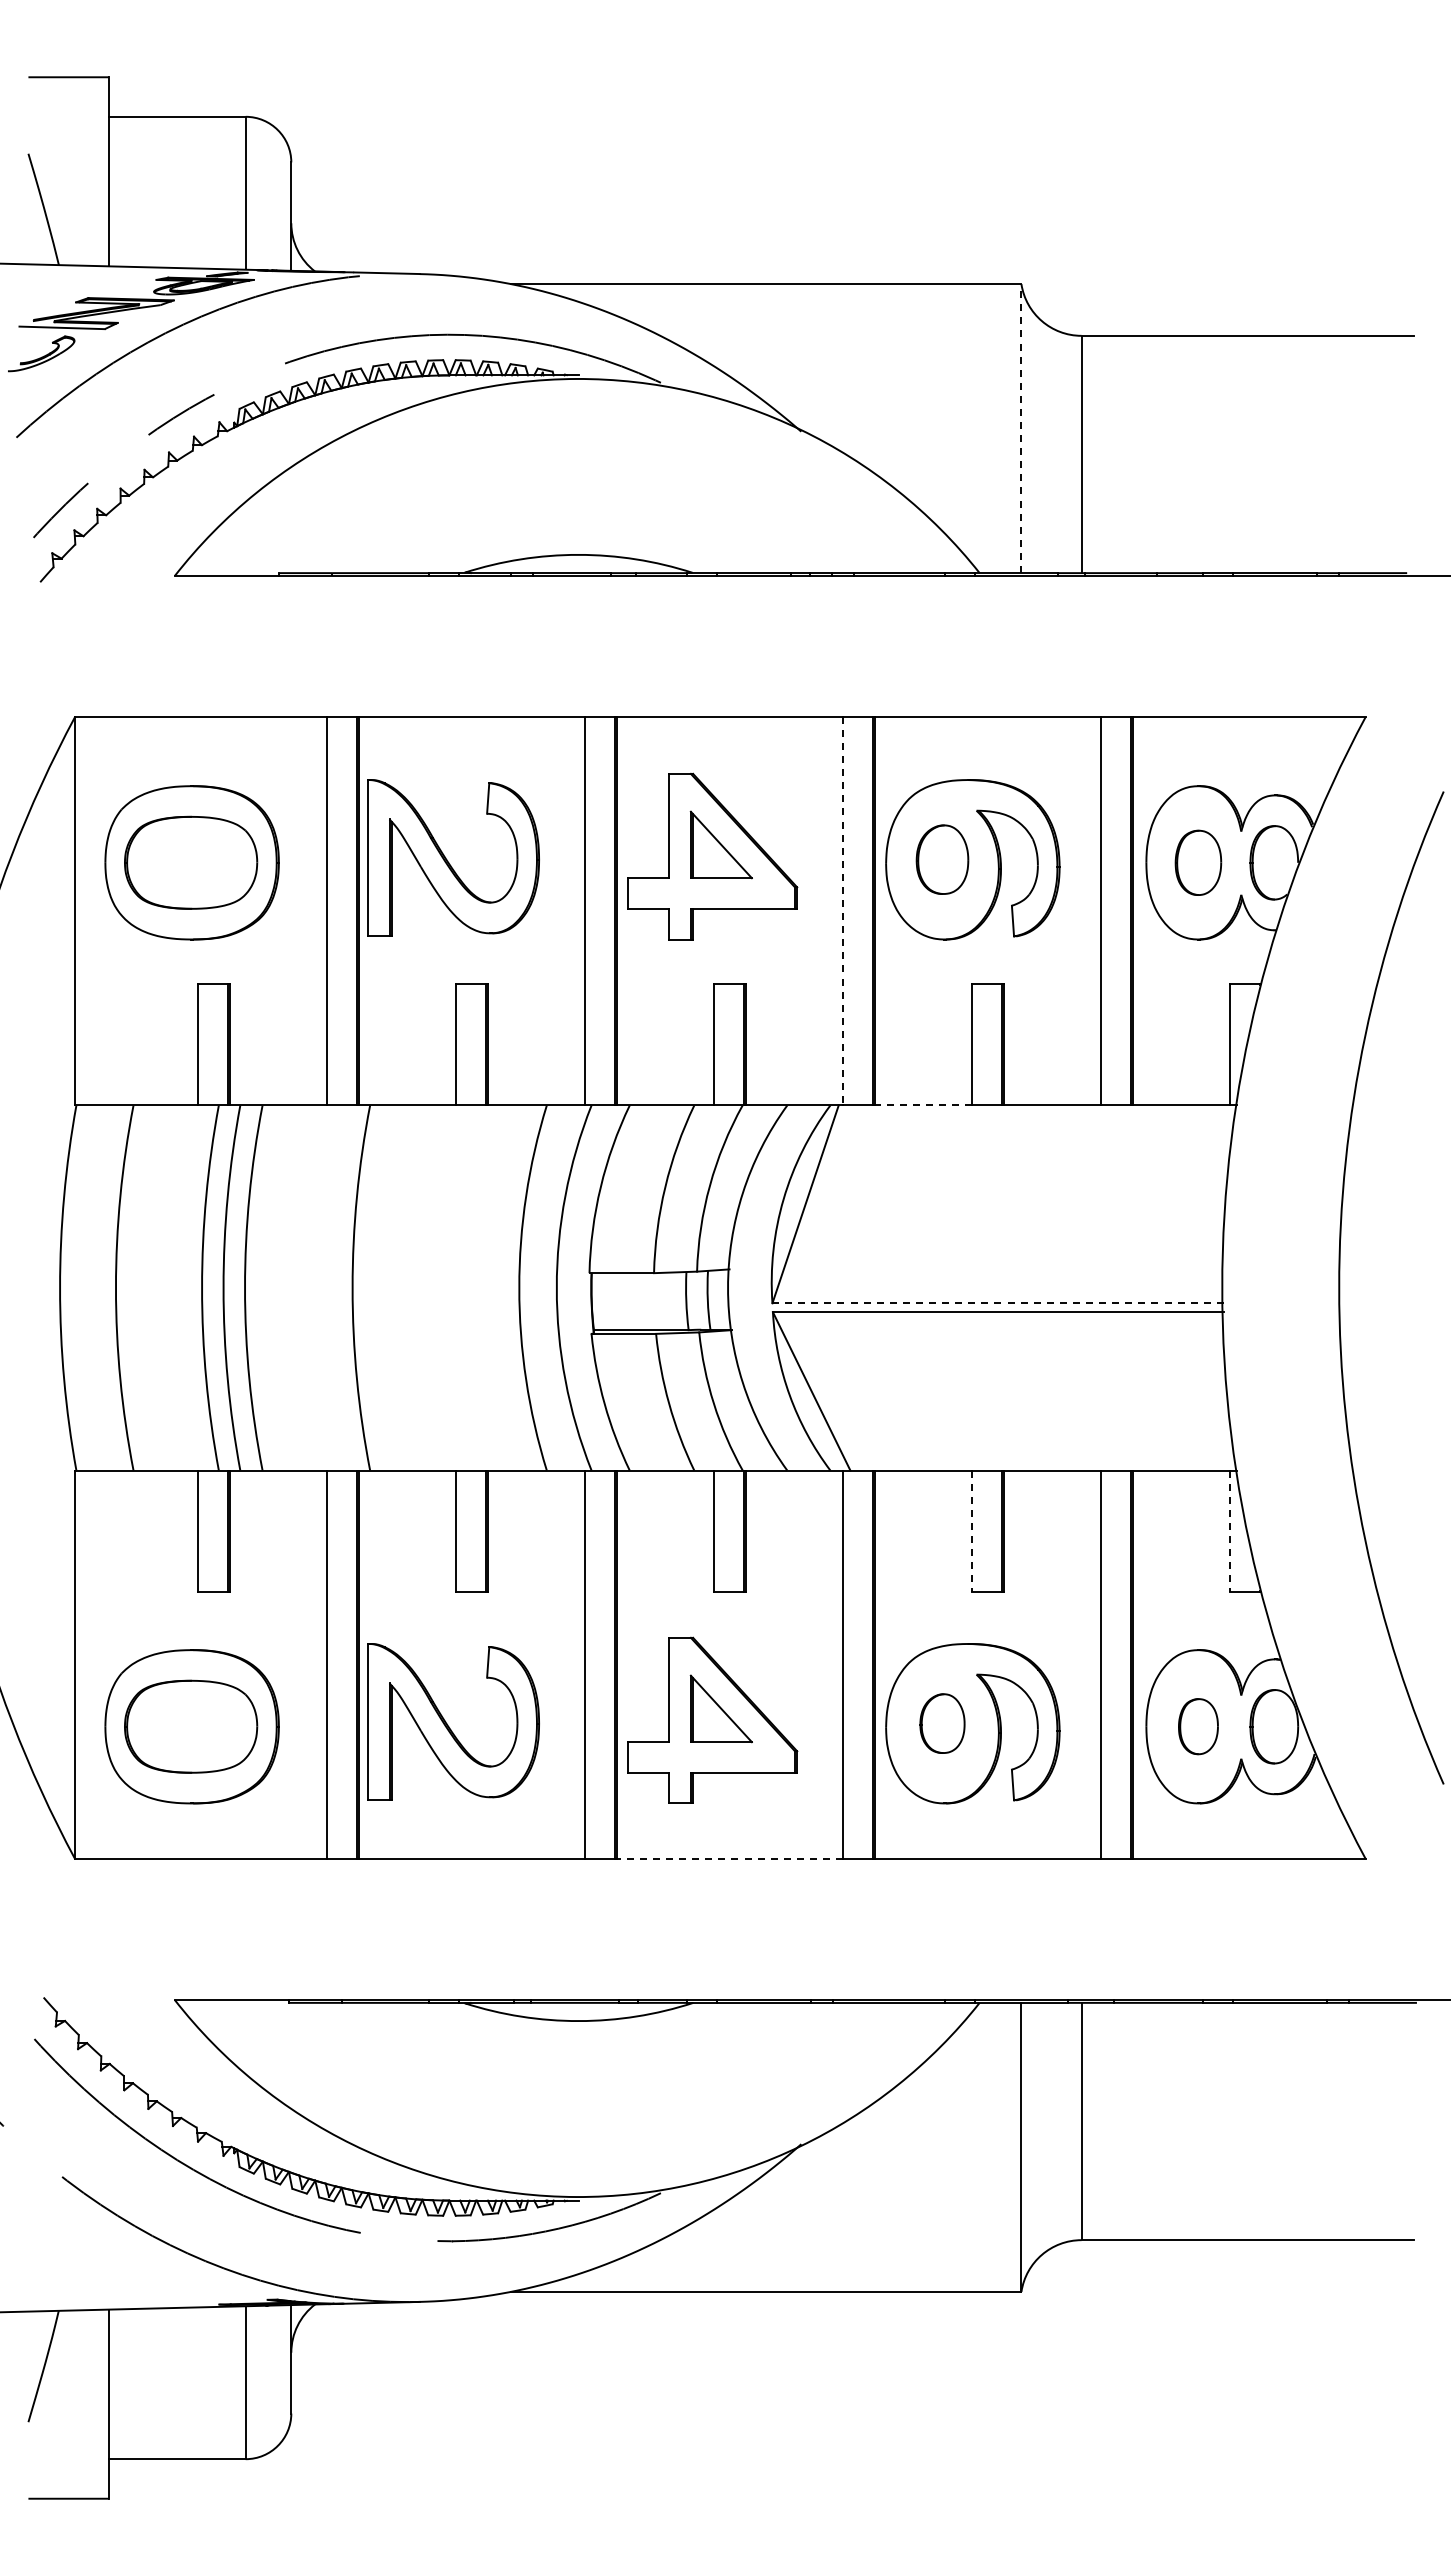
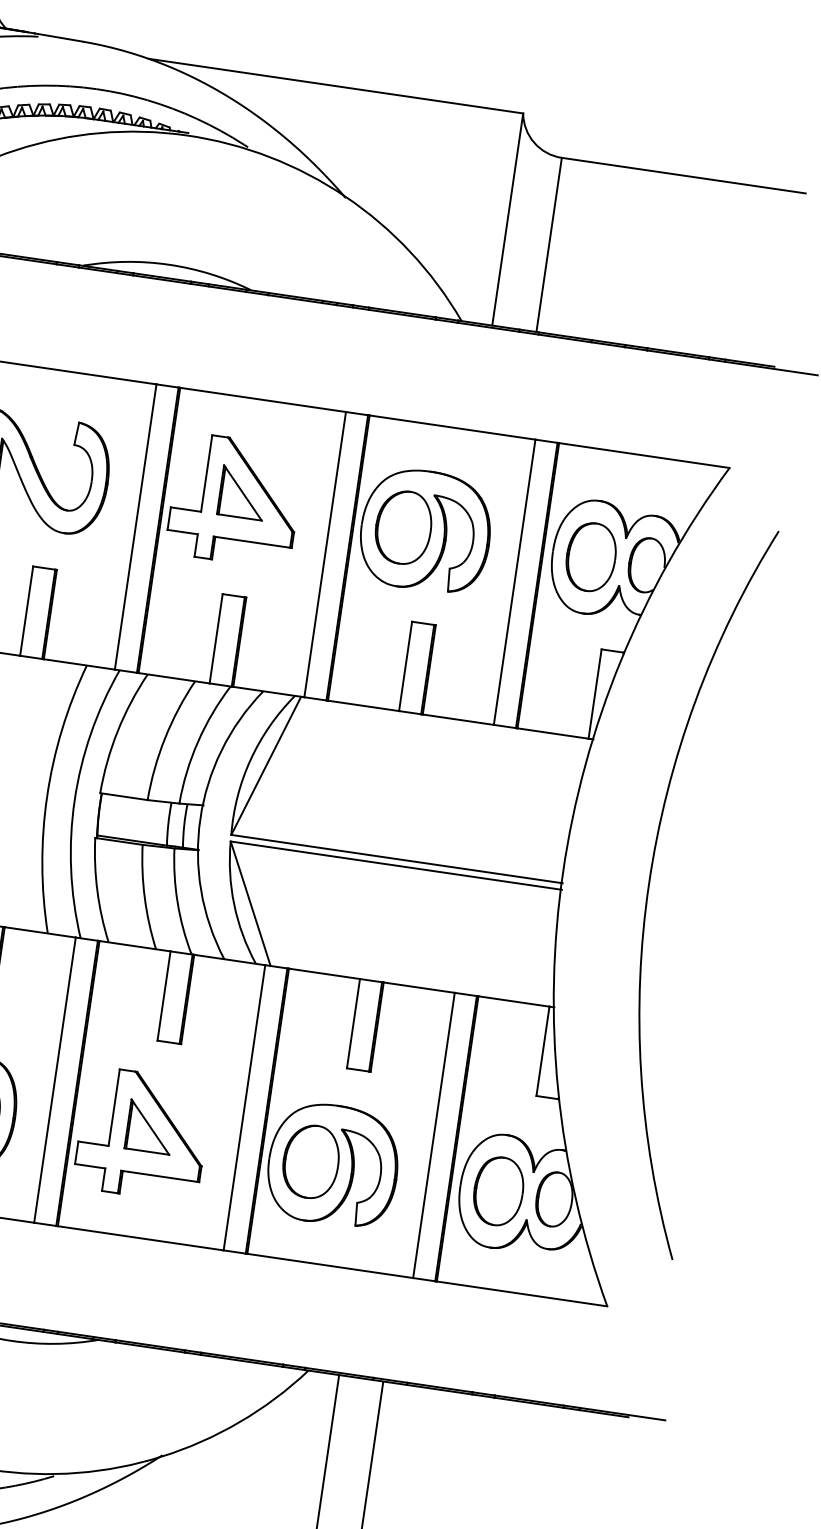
line: (1021, 428) -> (507, 219), dashed -> solid
part: (942, 859) -> (403, 527), size x1.43
part: (1198, 862) -> (591, 556), size x1.43
line: (843, 911) -> (325, 554), dashed -> solid
line: (923, 1105) -> (363, 705), dashed -> solid
line: (998, 1303) -> (397, 859), dashed -> solid
line: (972, 1531) -> (353, 1023), dashed -> solid
line: (1230, 1531) -> (543, 1051), dashed -> solid
part: (942, 1723) -> (311, 1161), size x1.67
part: (1198, 1726) -> (498, 1191), size x1.67
line: (730, 1859) -> (140, 1238), dashed -> solid

